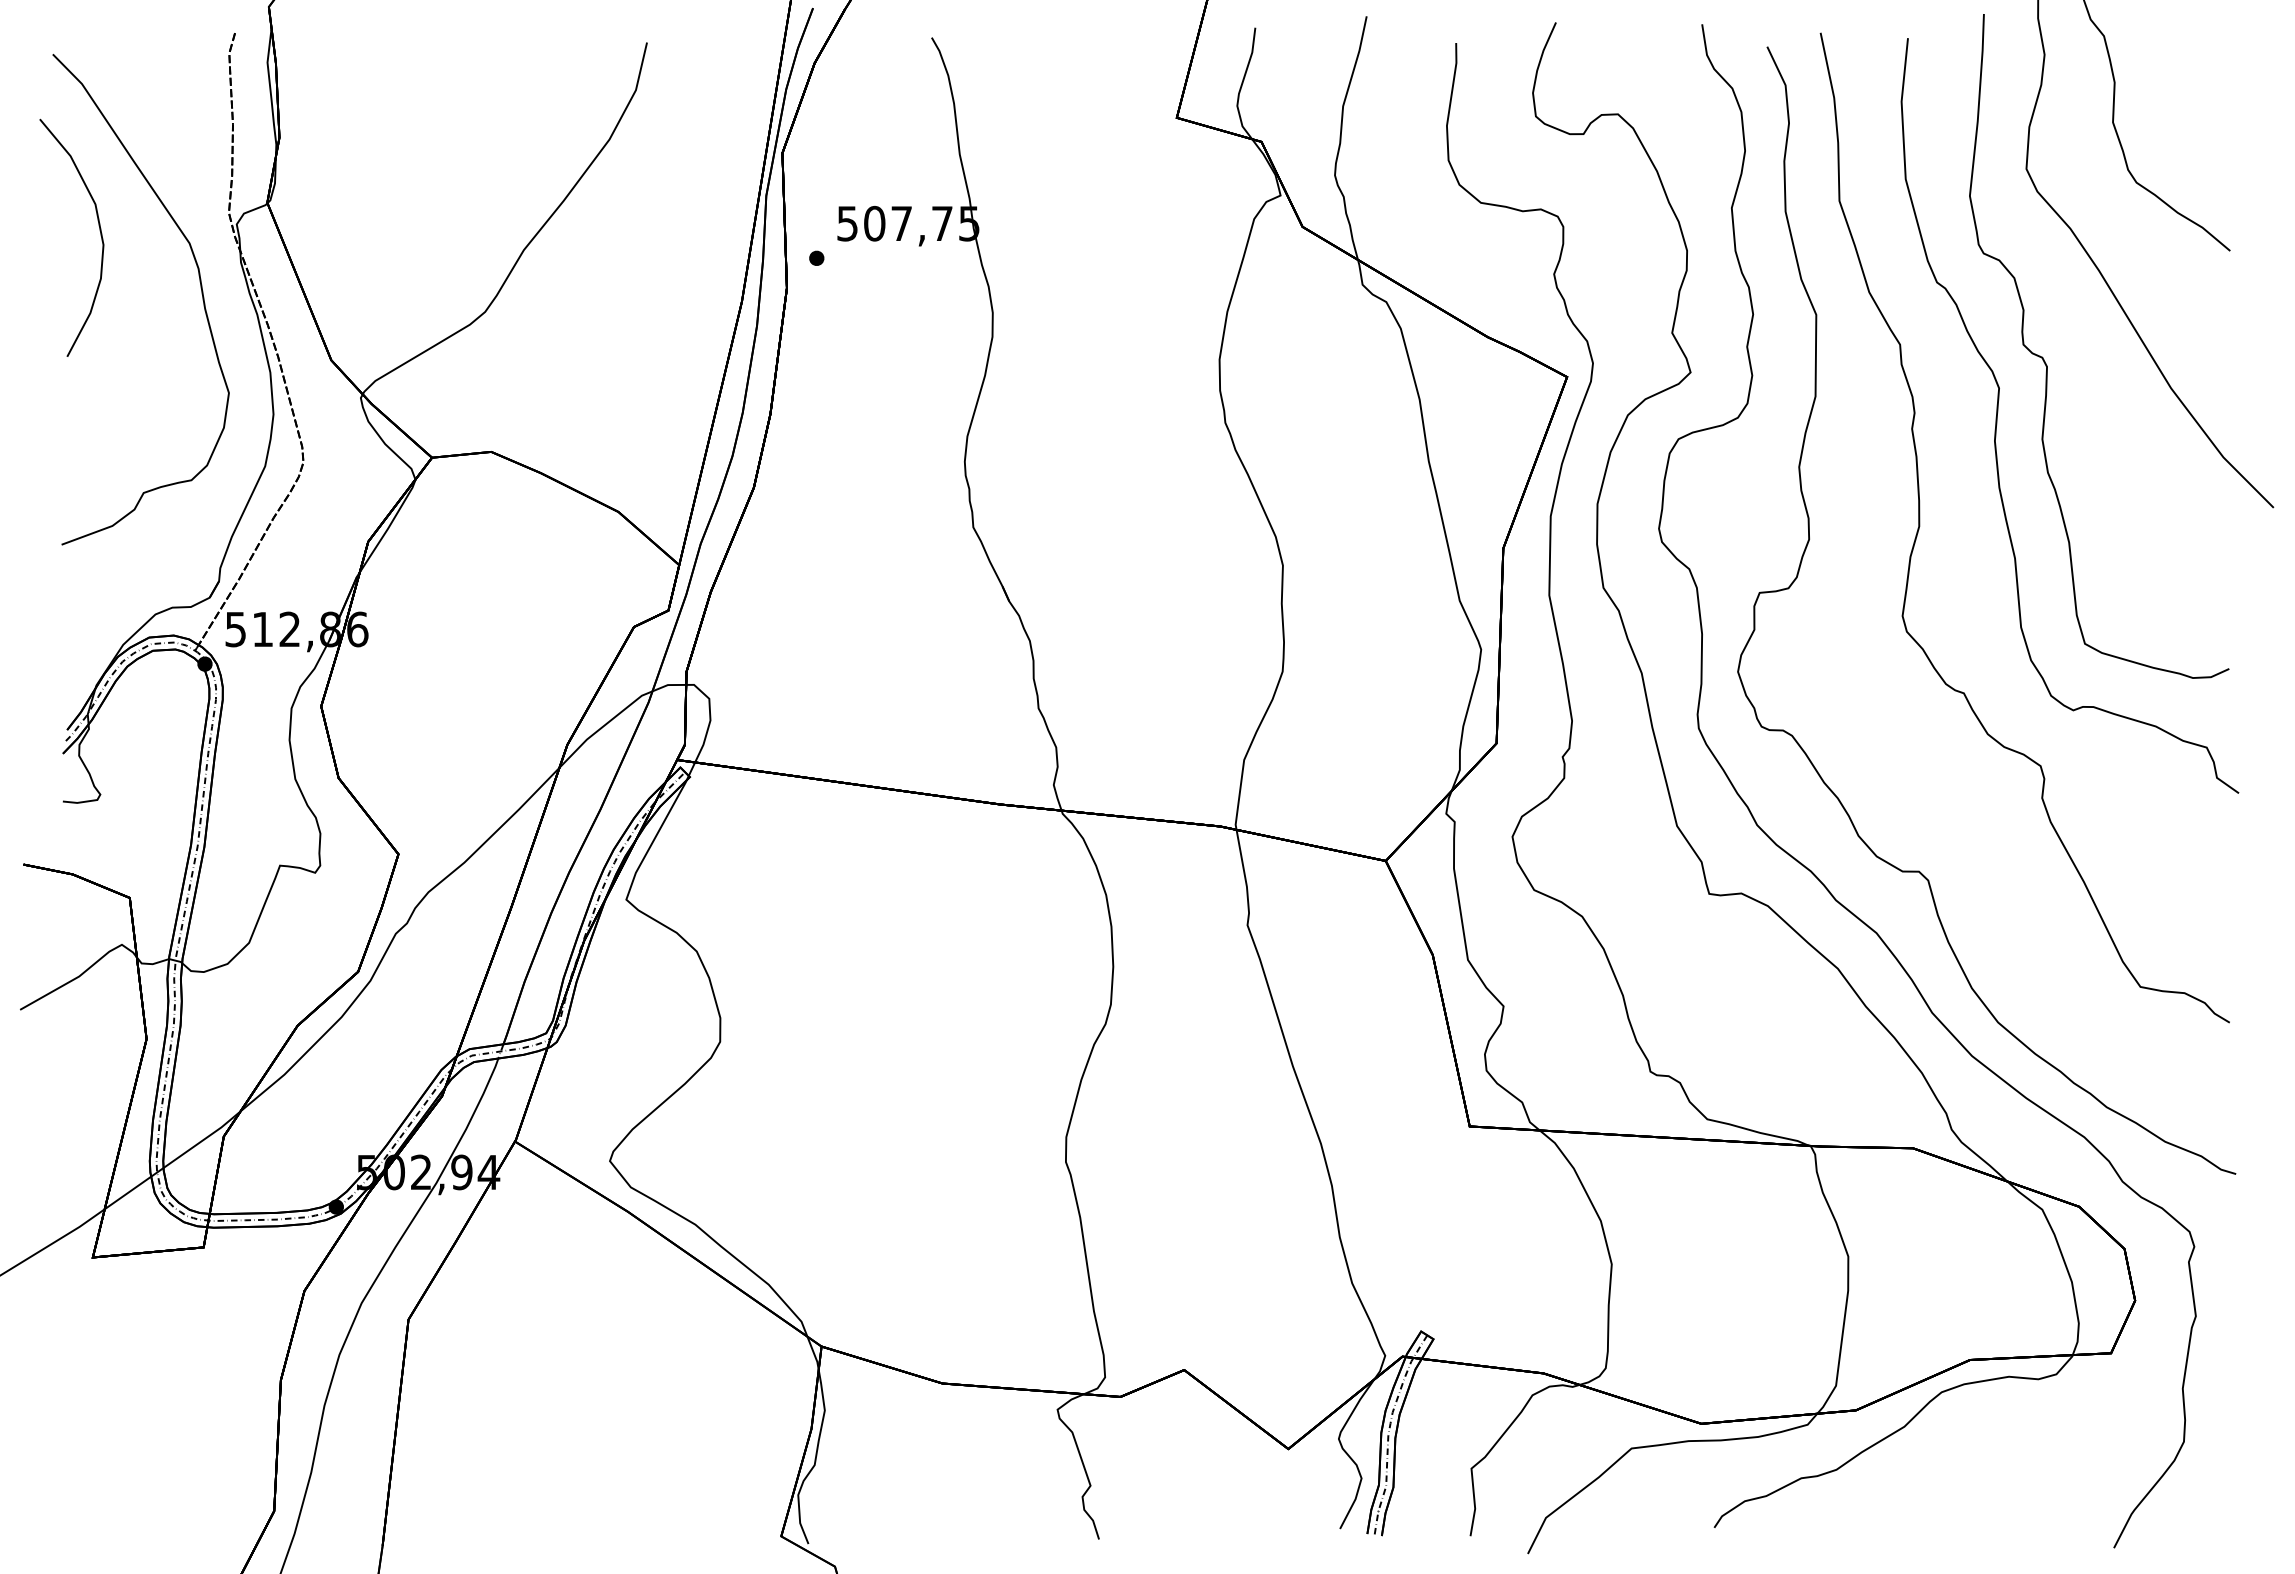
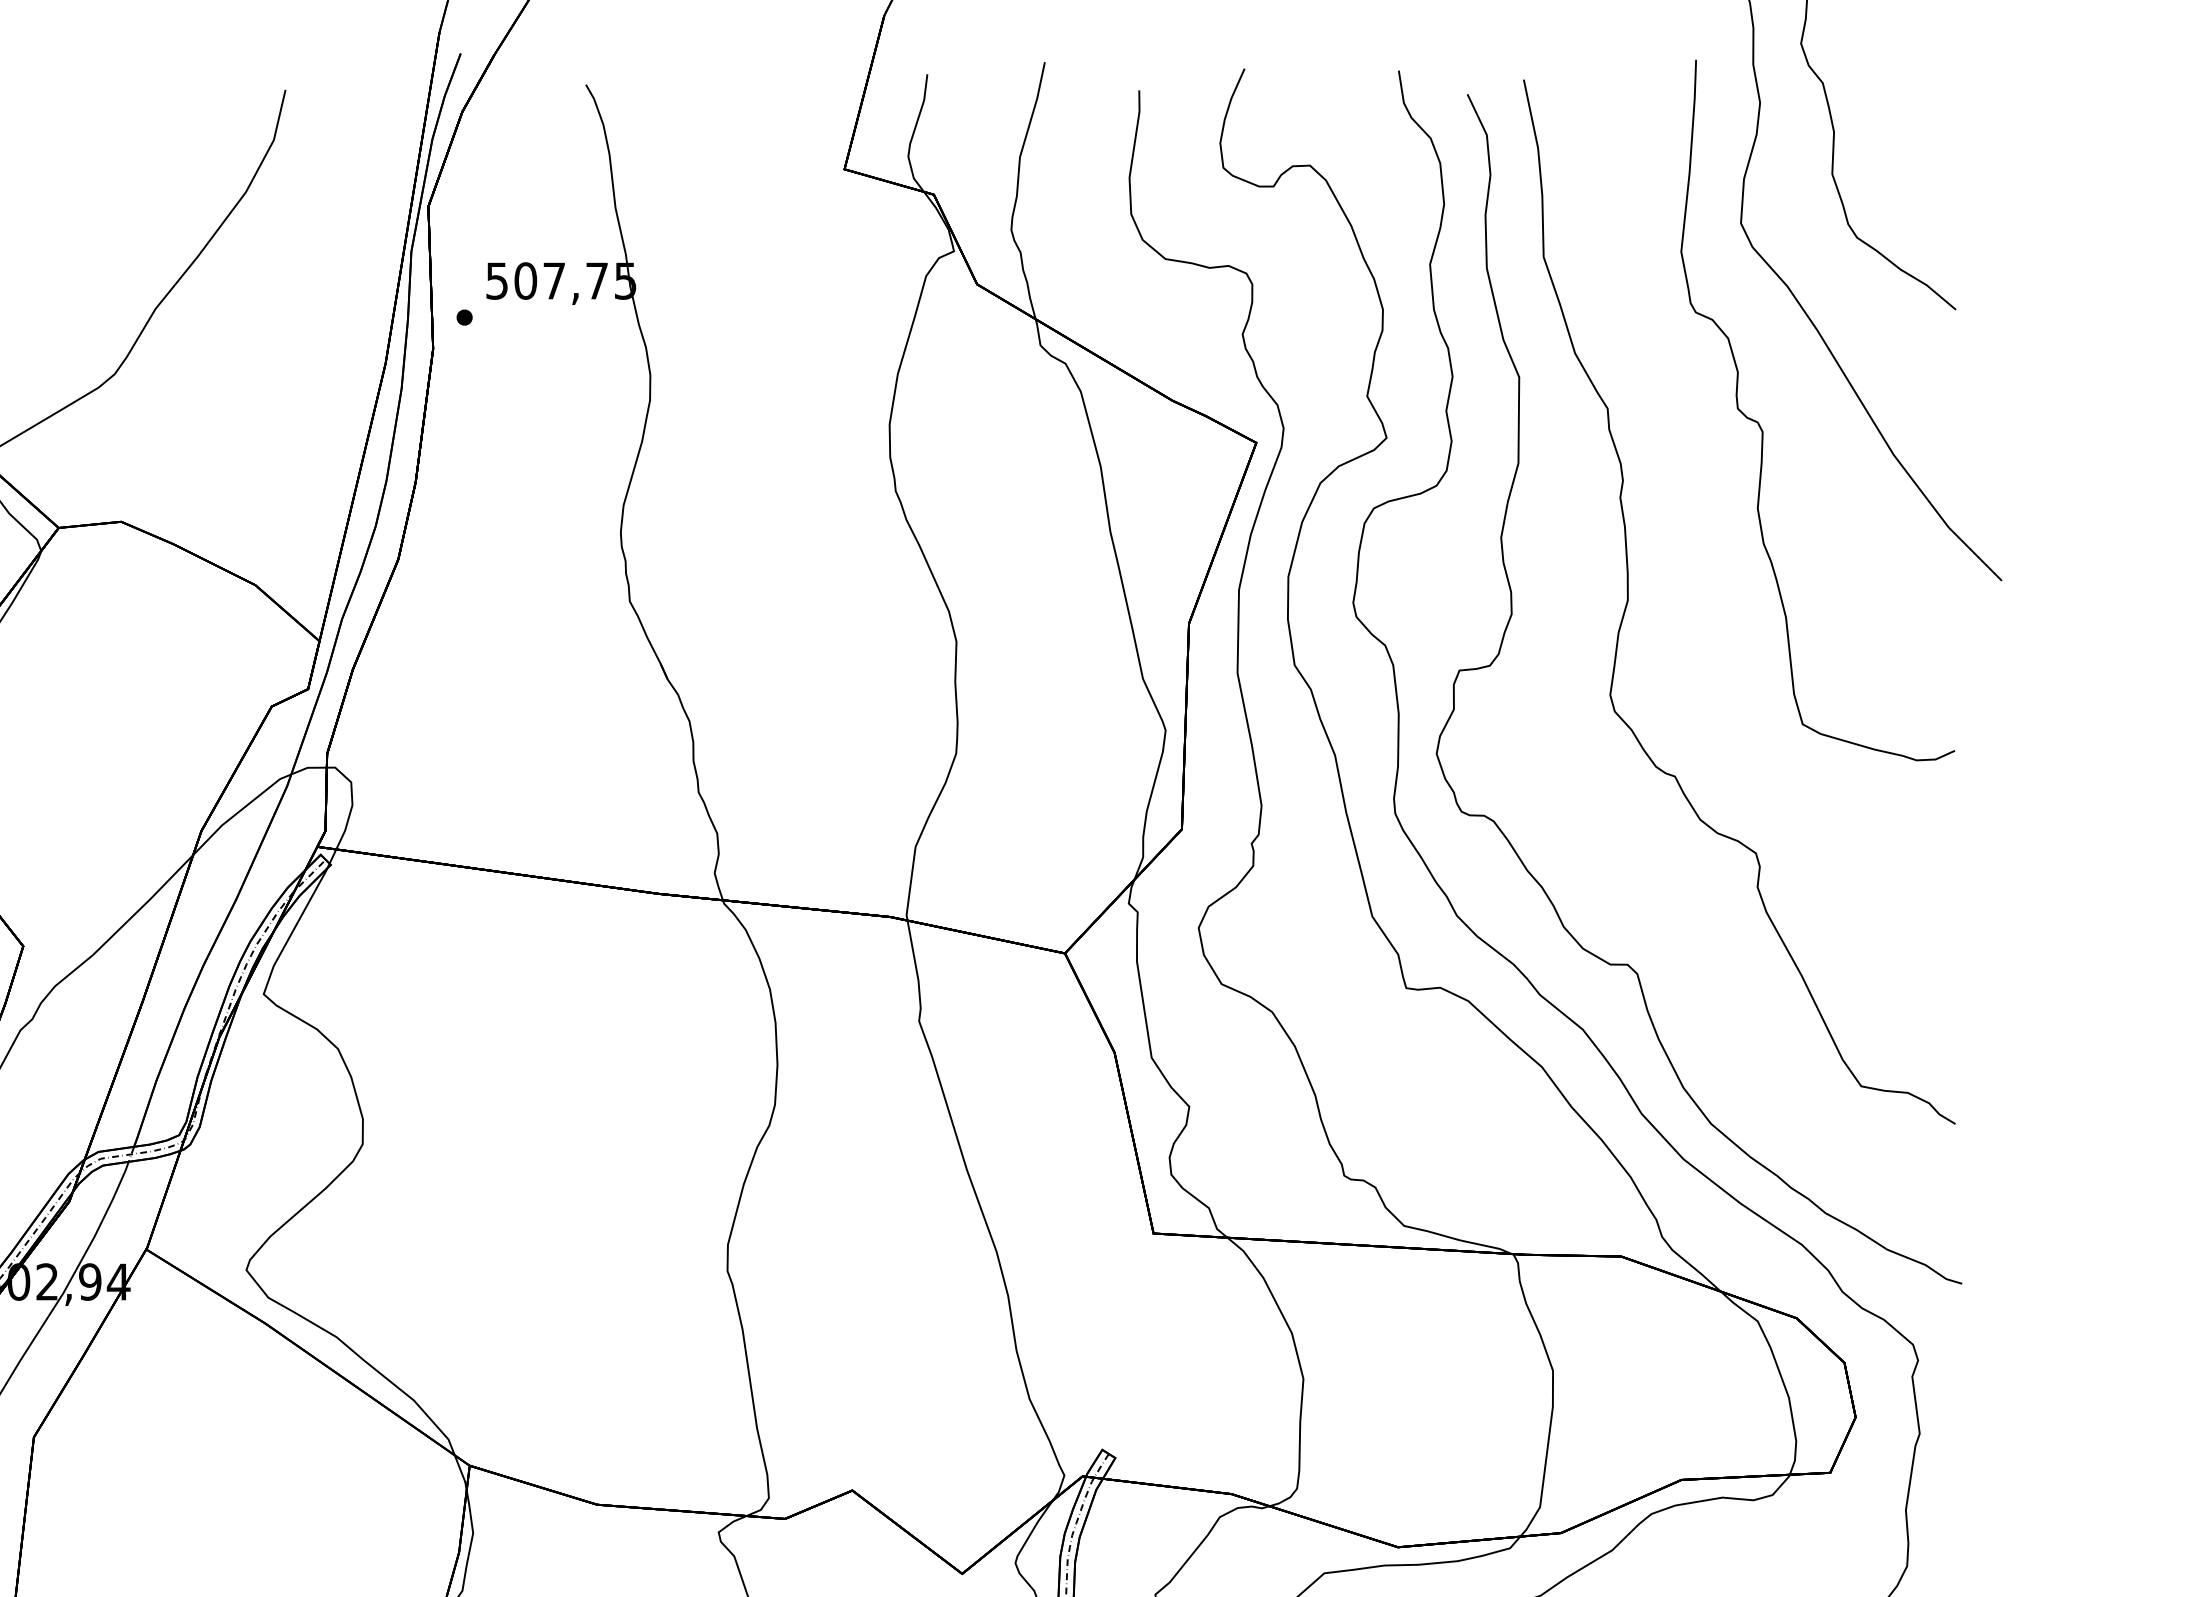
curve: (1998, 412) -> (1711, 480), removed

